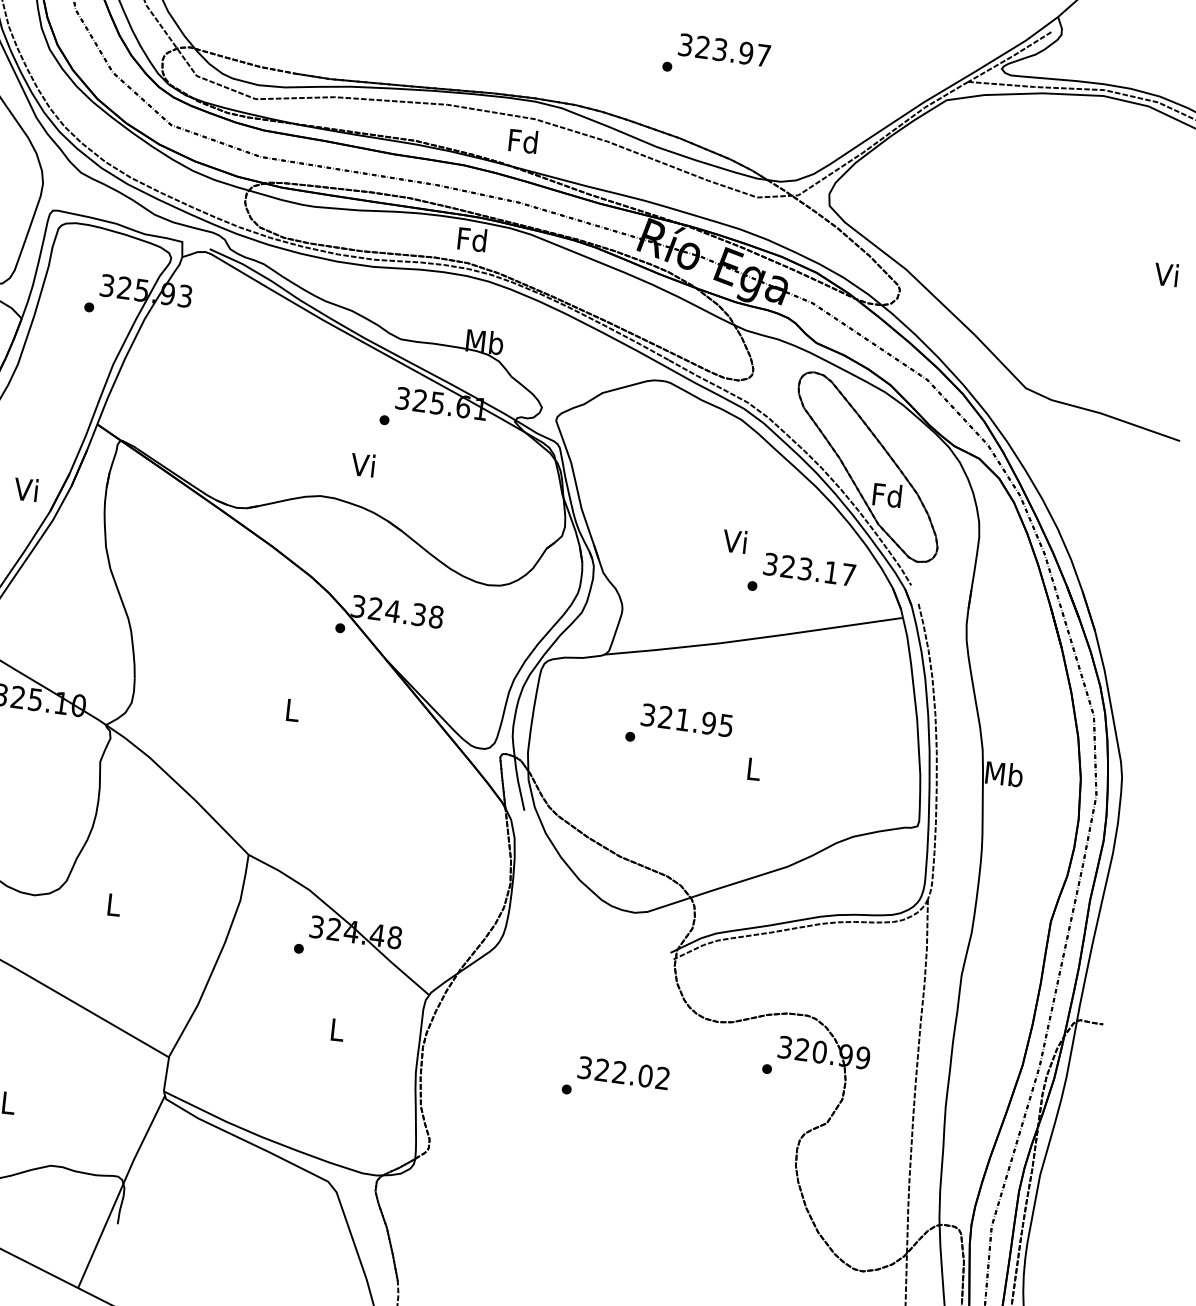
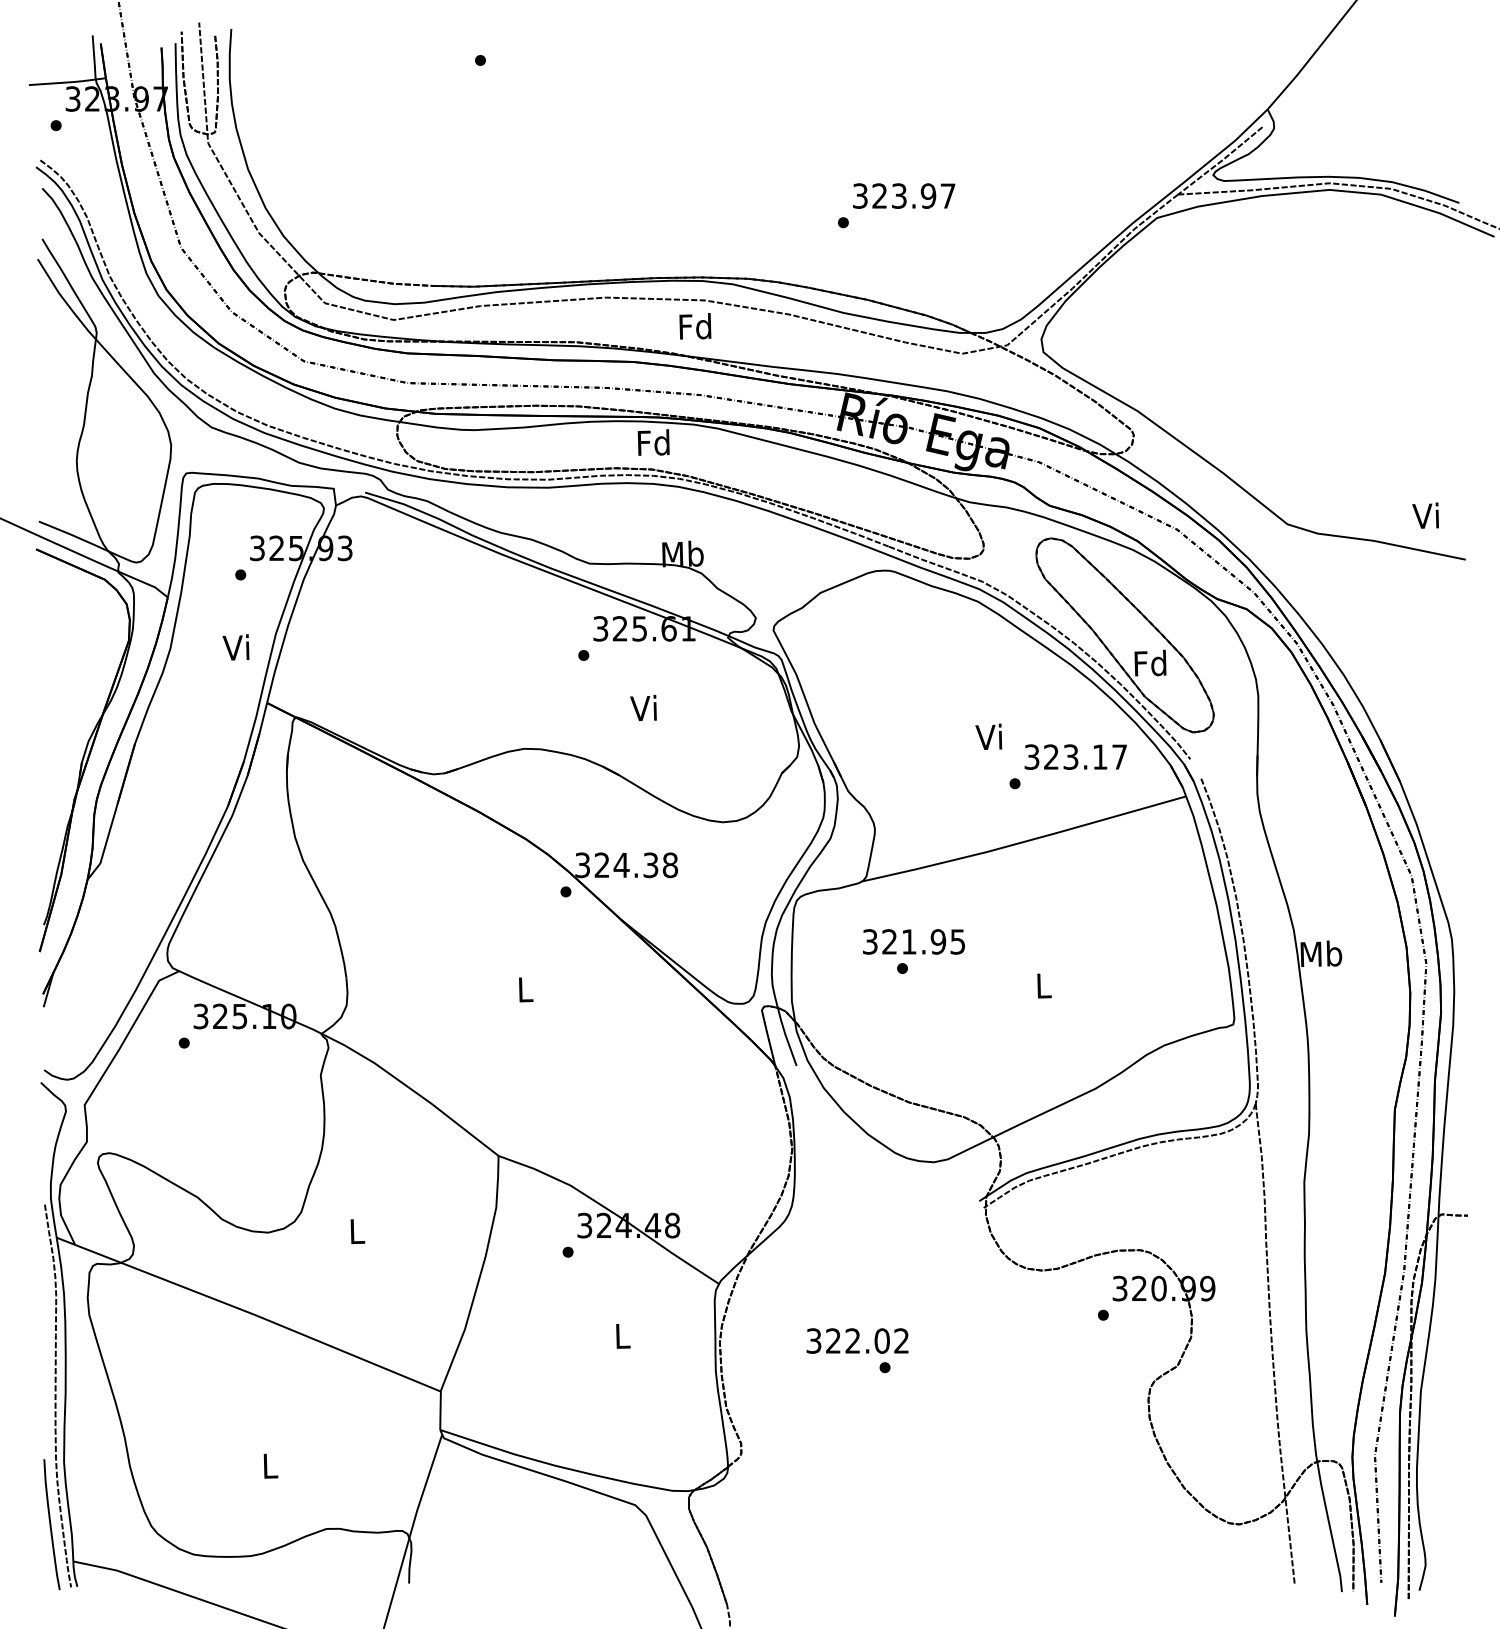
text: (1166, 274) -> (1425, 515), moved
text: (362, 464) -> (643, 707), moved
text: (25, 489) -> (235, 647), moved
text: (686, 719) -> (913, 941), moved
text: (623, 1072) -> (857, 1340), moved

